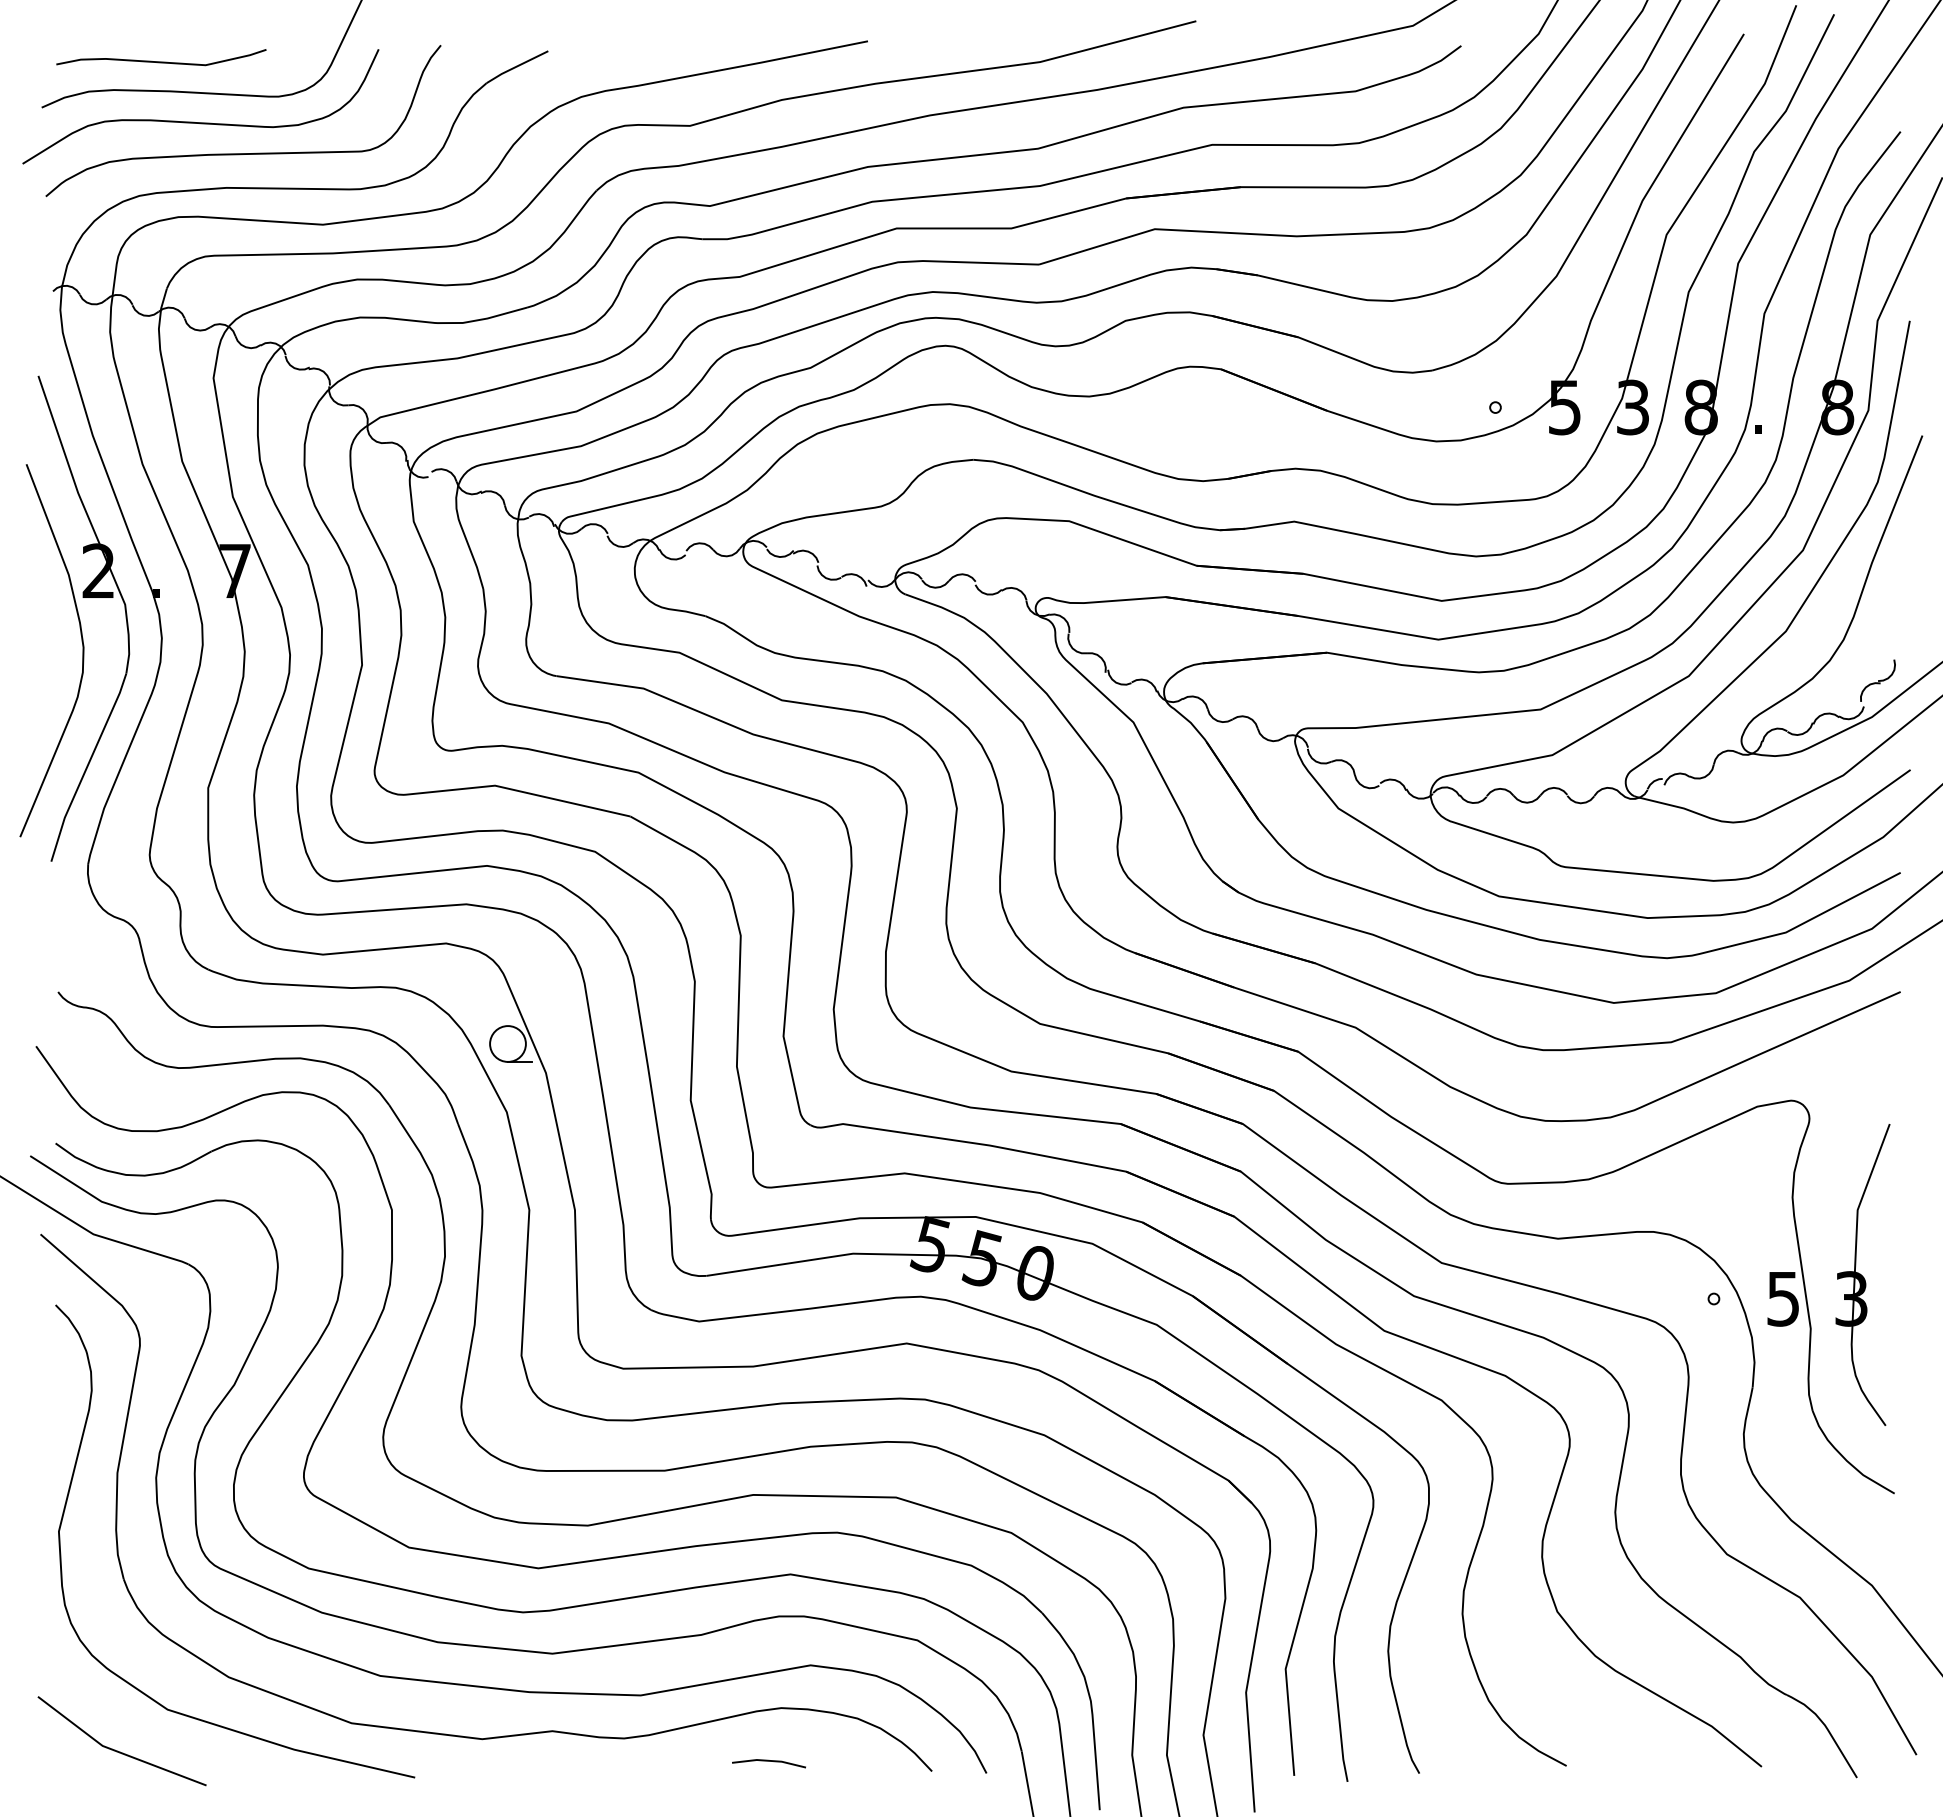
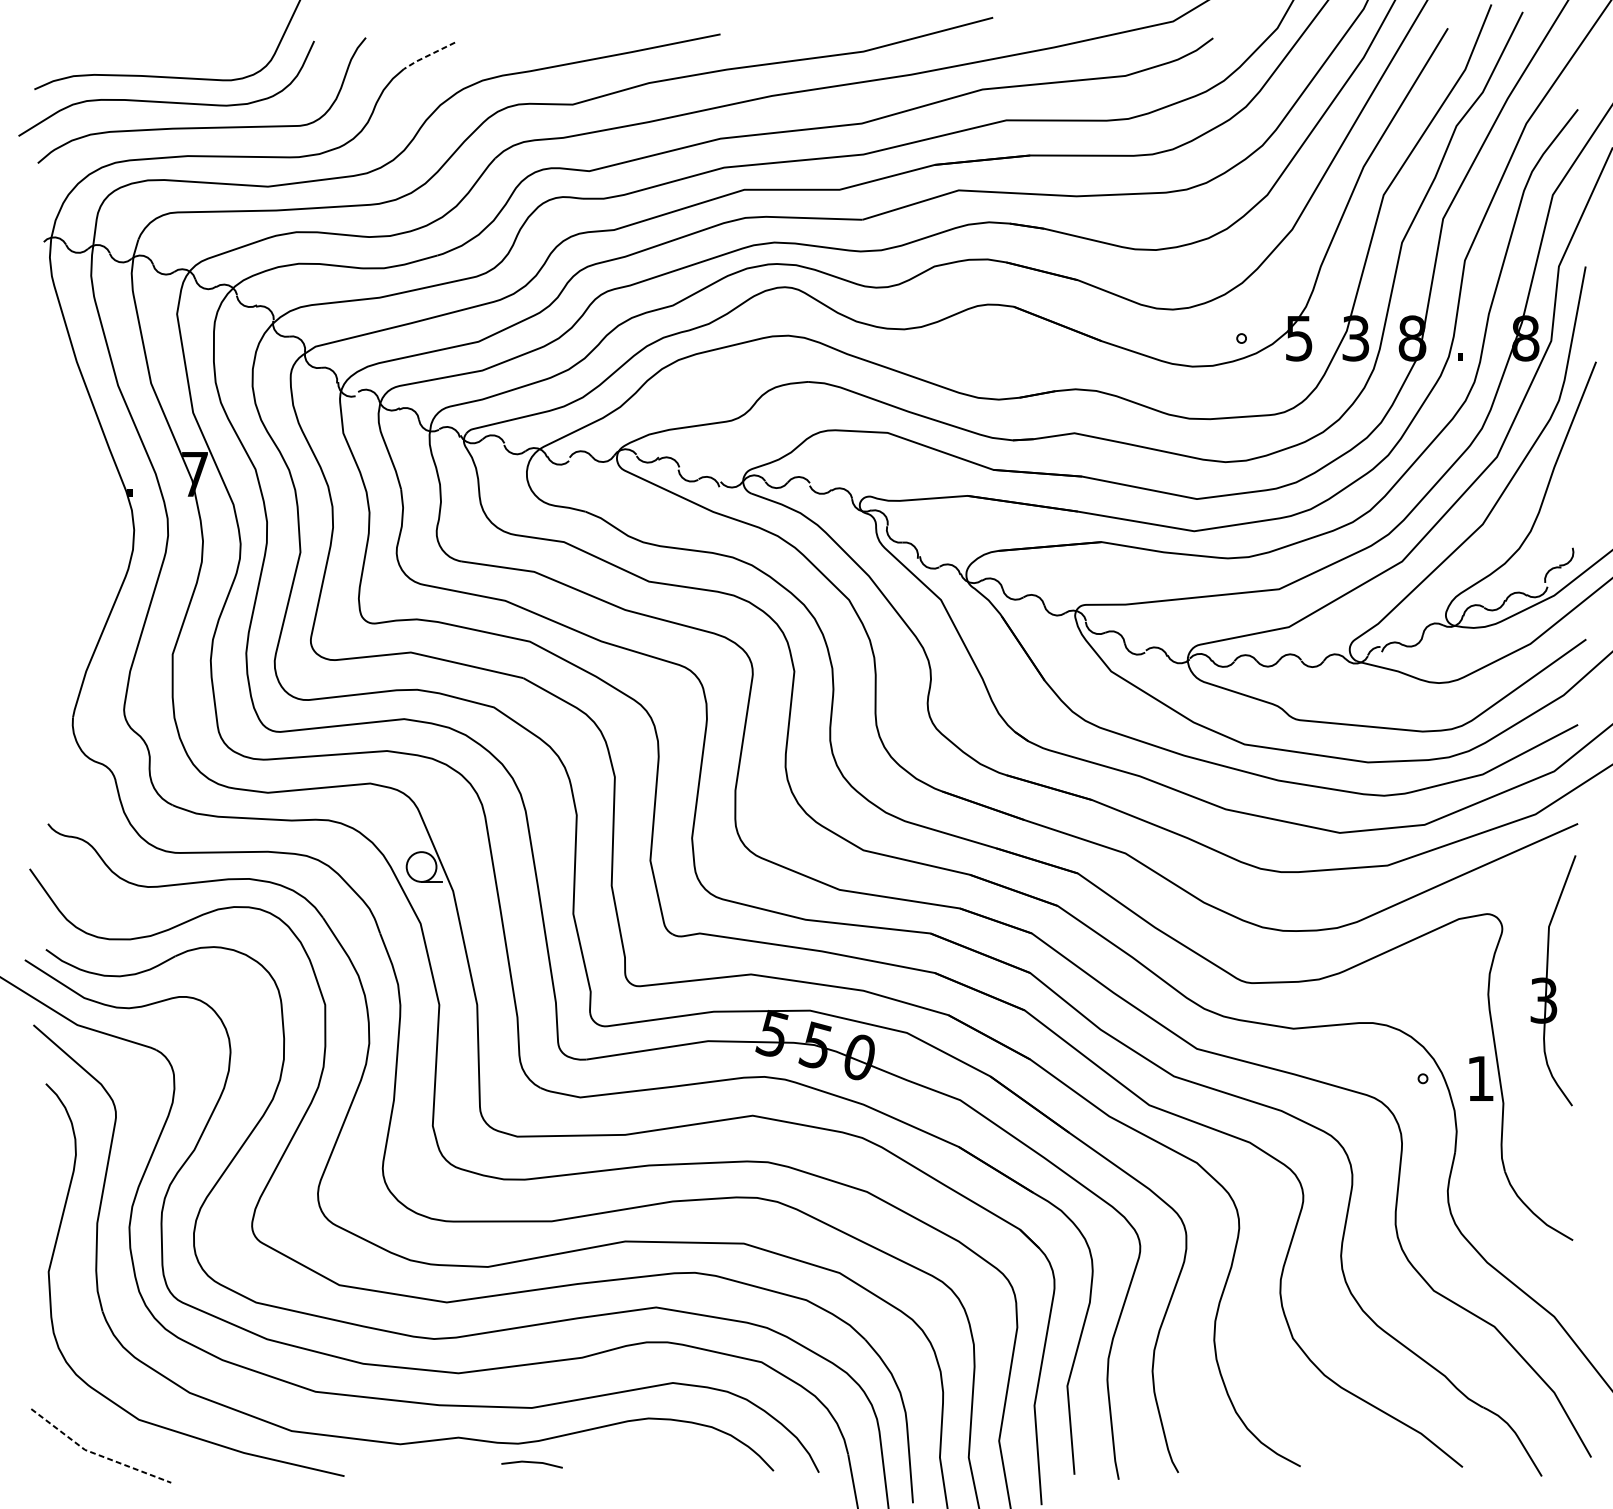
curve: (161, 61) -> (133, 51), removed
line: (516, 66) -> (428, 55), solid -> dashed
part: (74, 618) -> (61, 513), removed
part: (1862, 1274) -> (1553, 980), moved
text: (1782, 1299) -> (1479, 1079), 5 -> 1
line: (116, 1751) -> (96, 1454), solid -> dashed
line: (768, 1761) -> (531, 1462), moved

